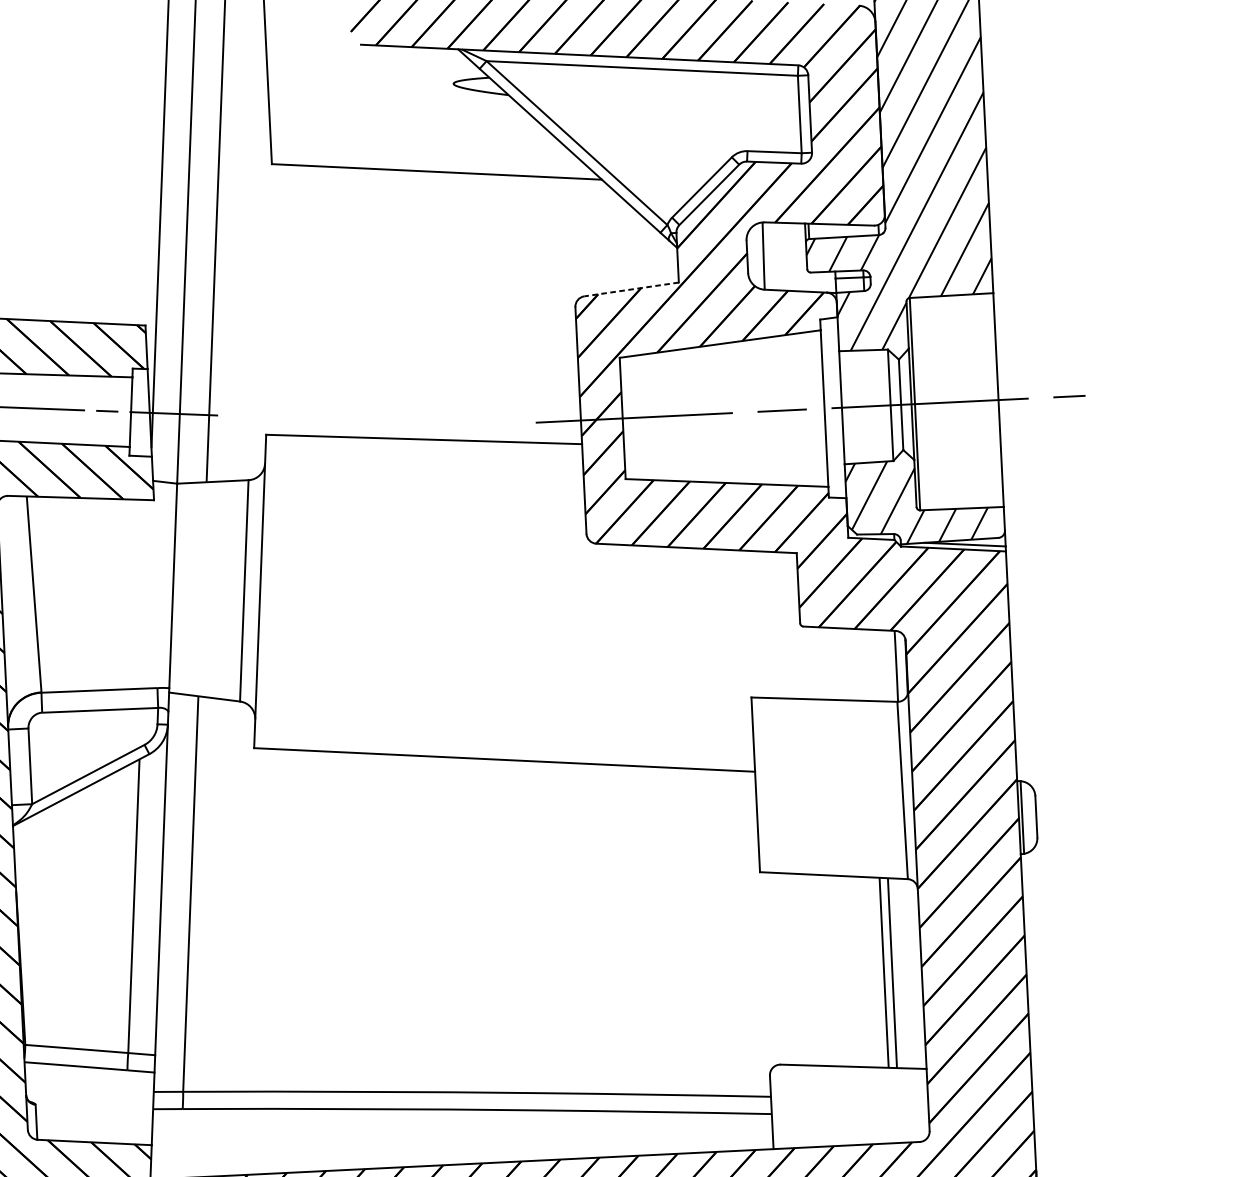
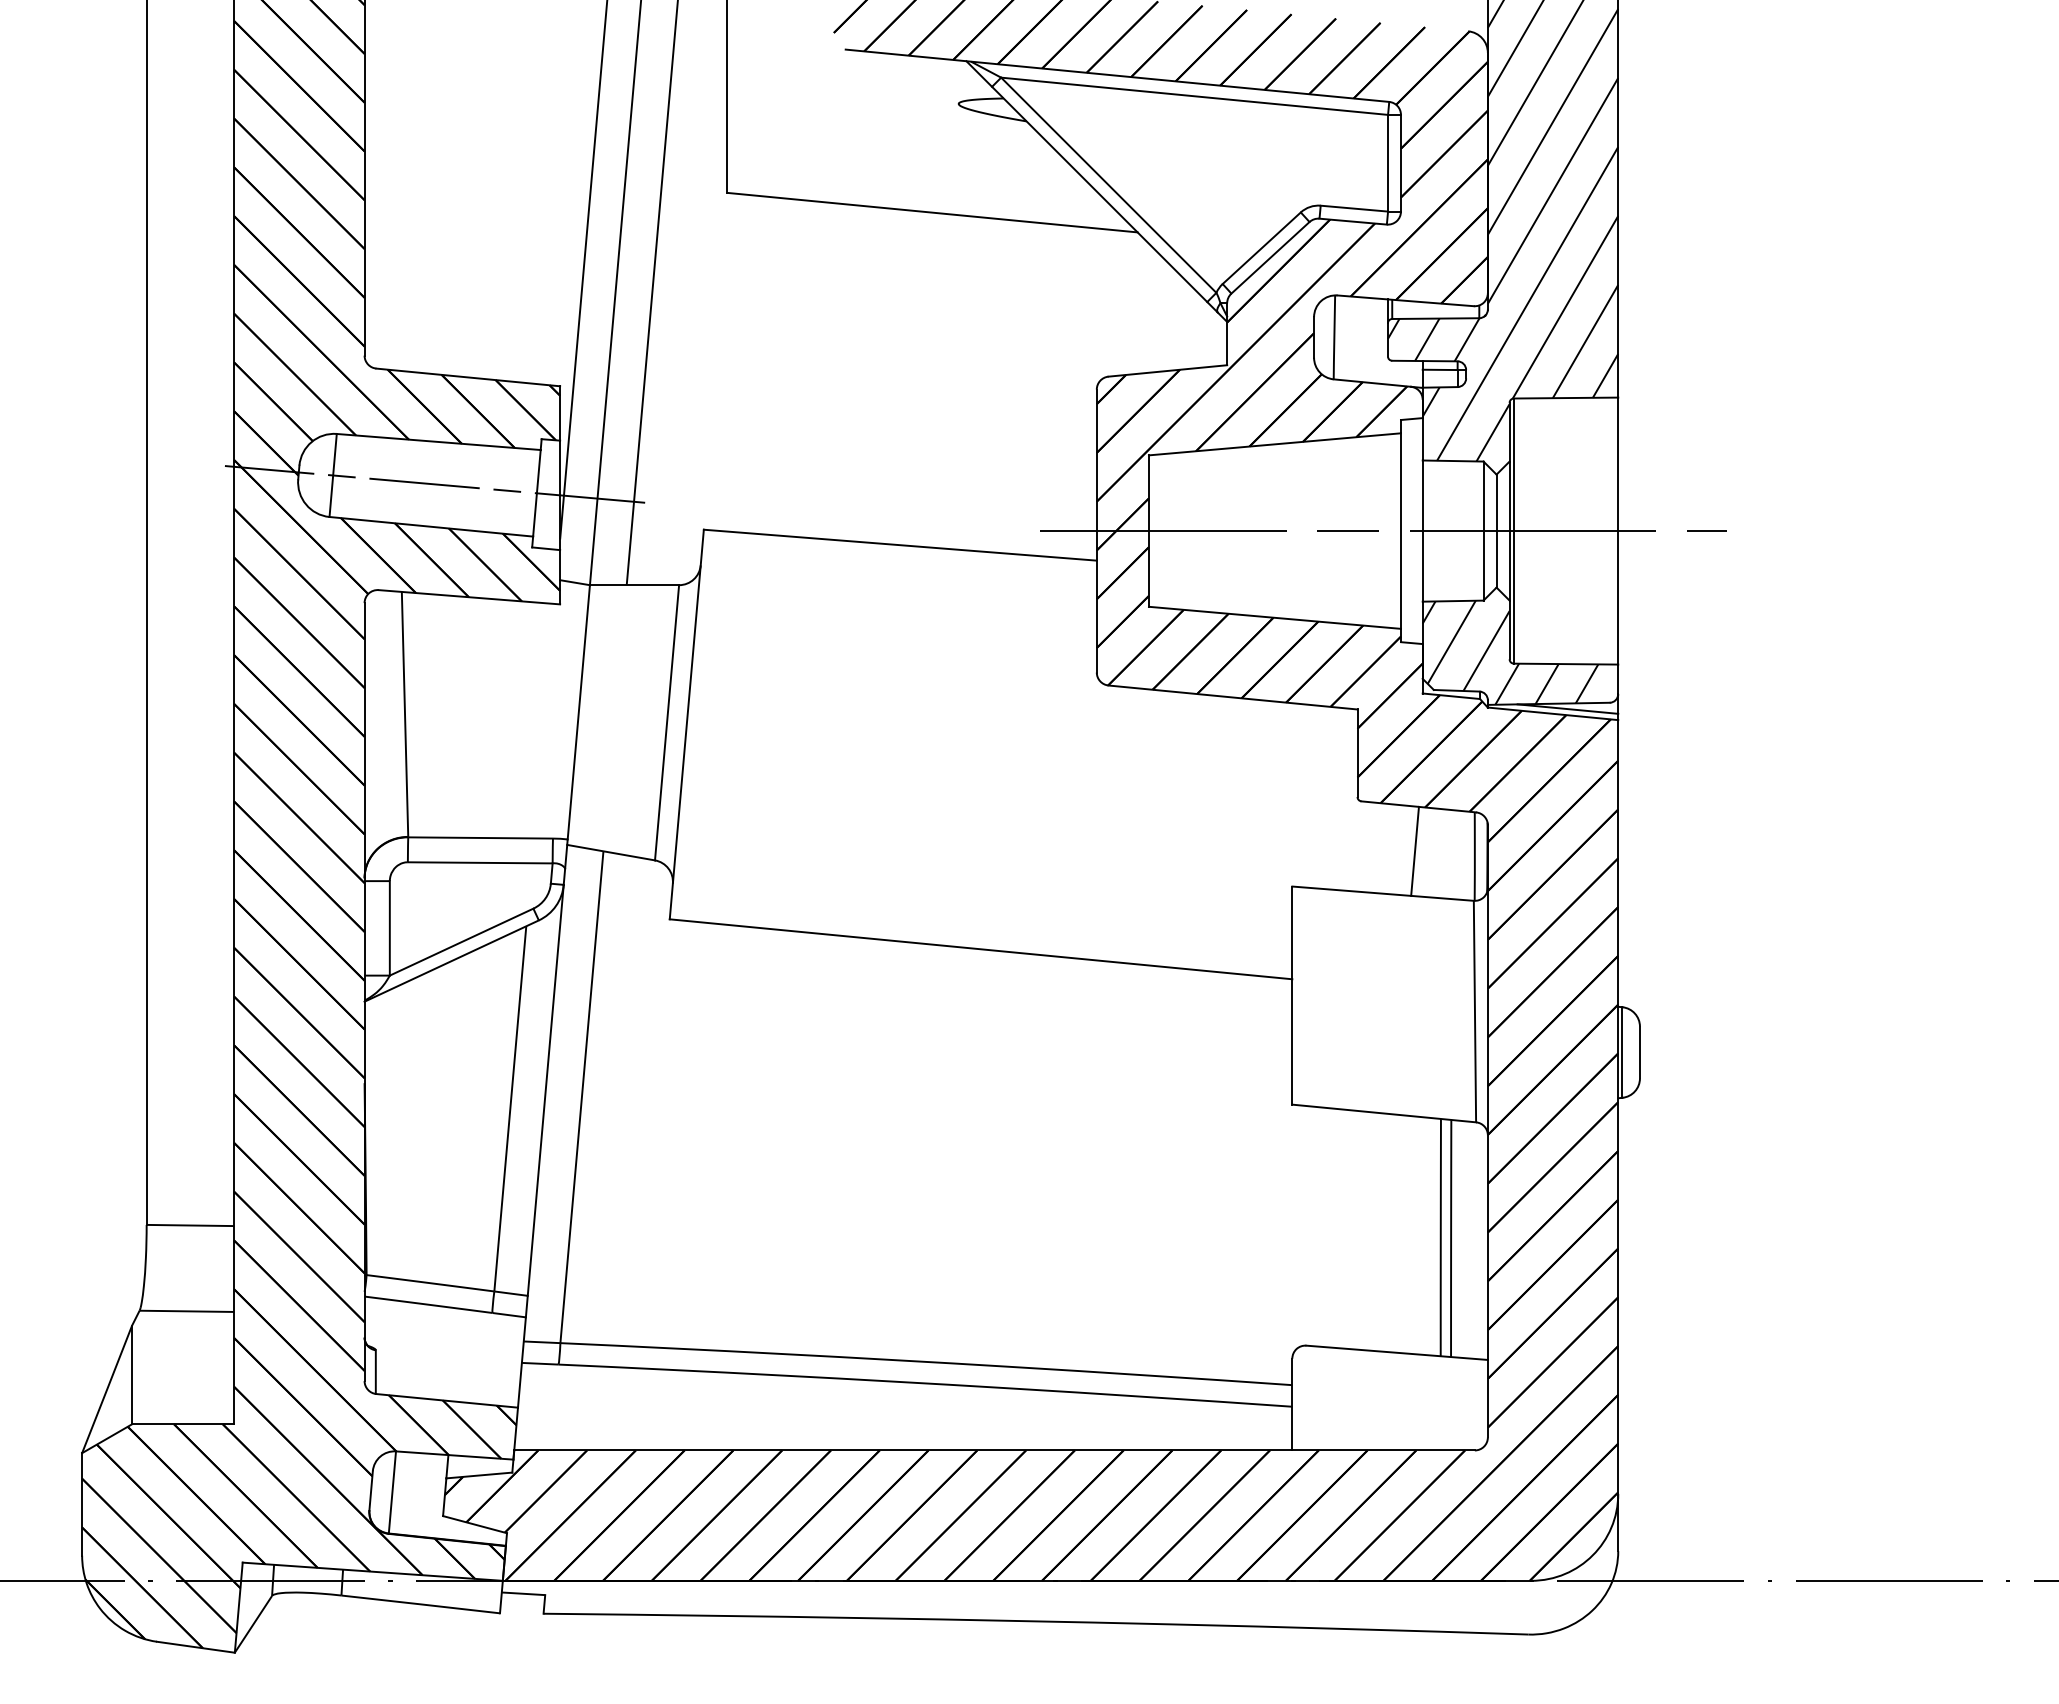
line: (631, 289) -> (1167, 370), dashed -> solid
line: (847, 663) -> (1414, 850), added

